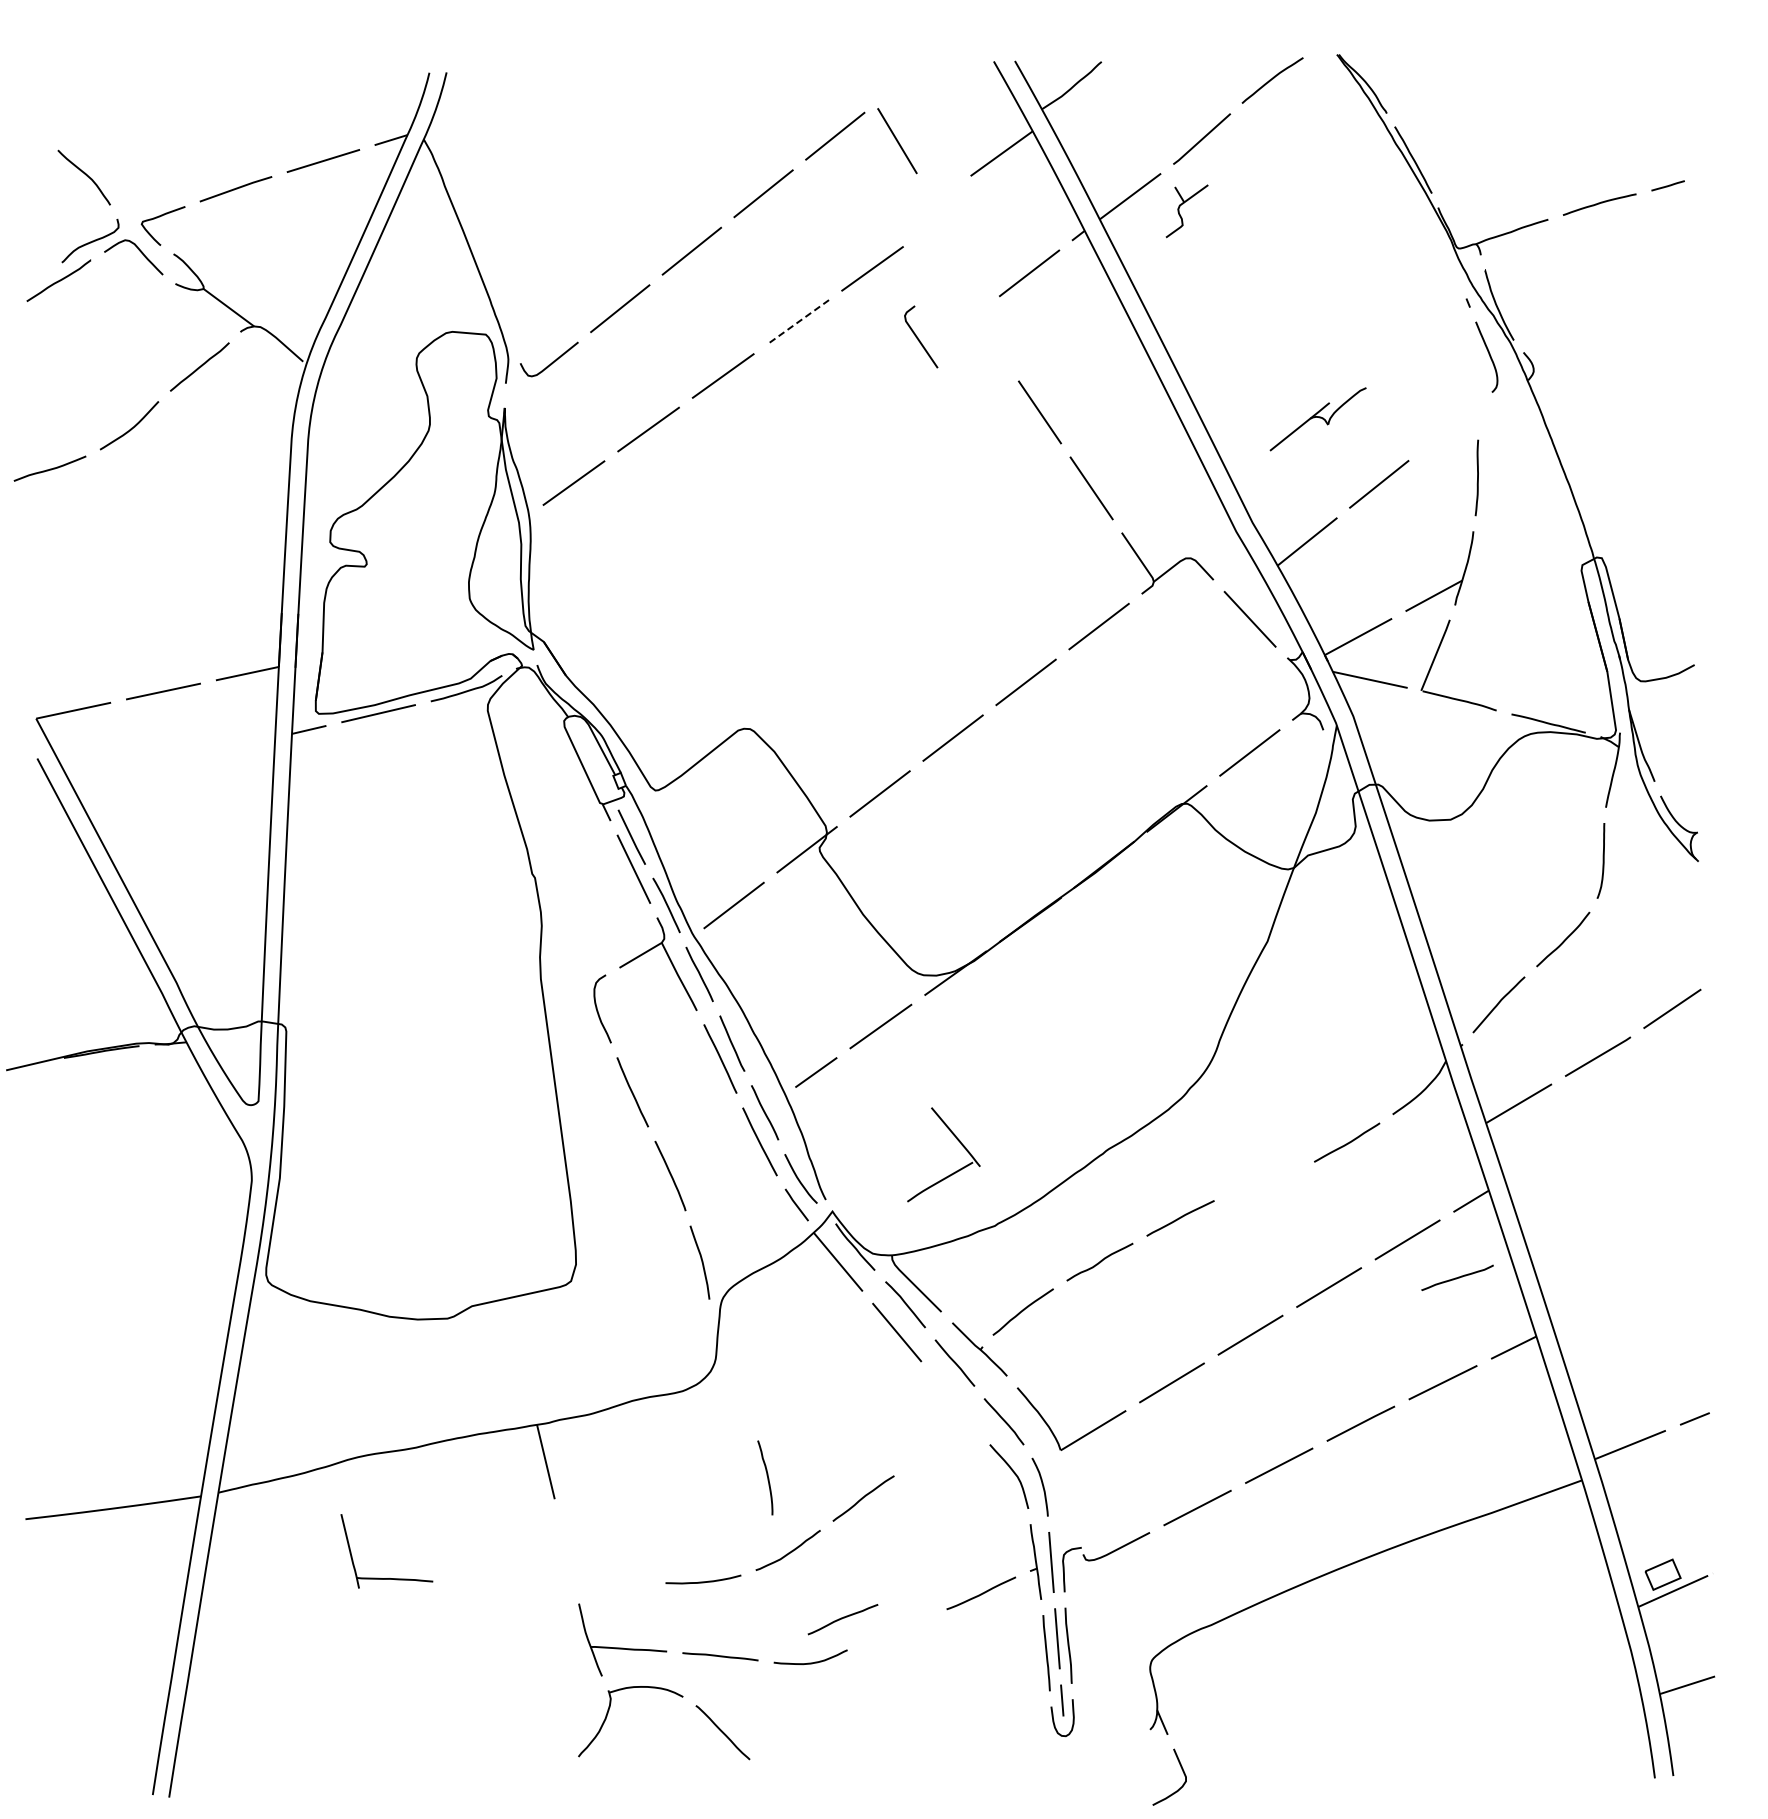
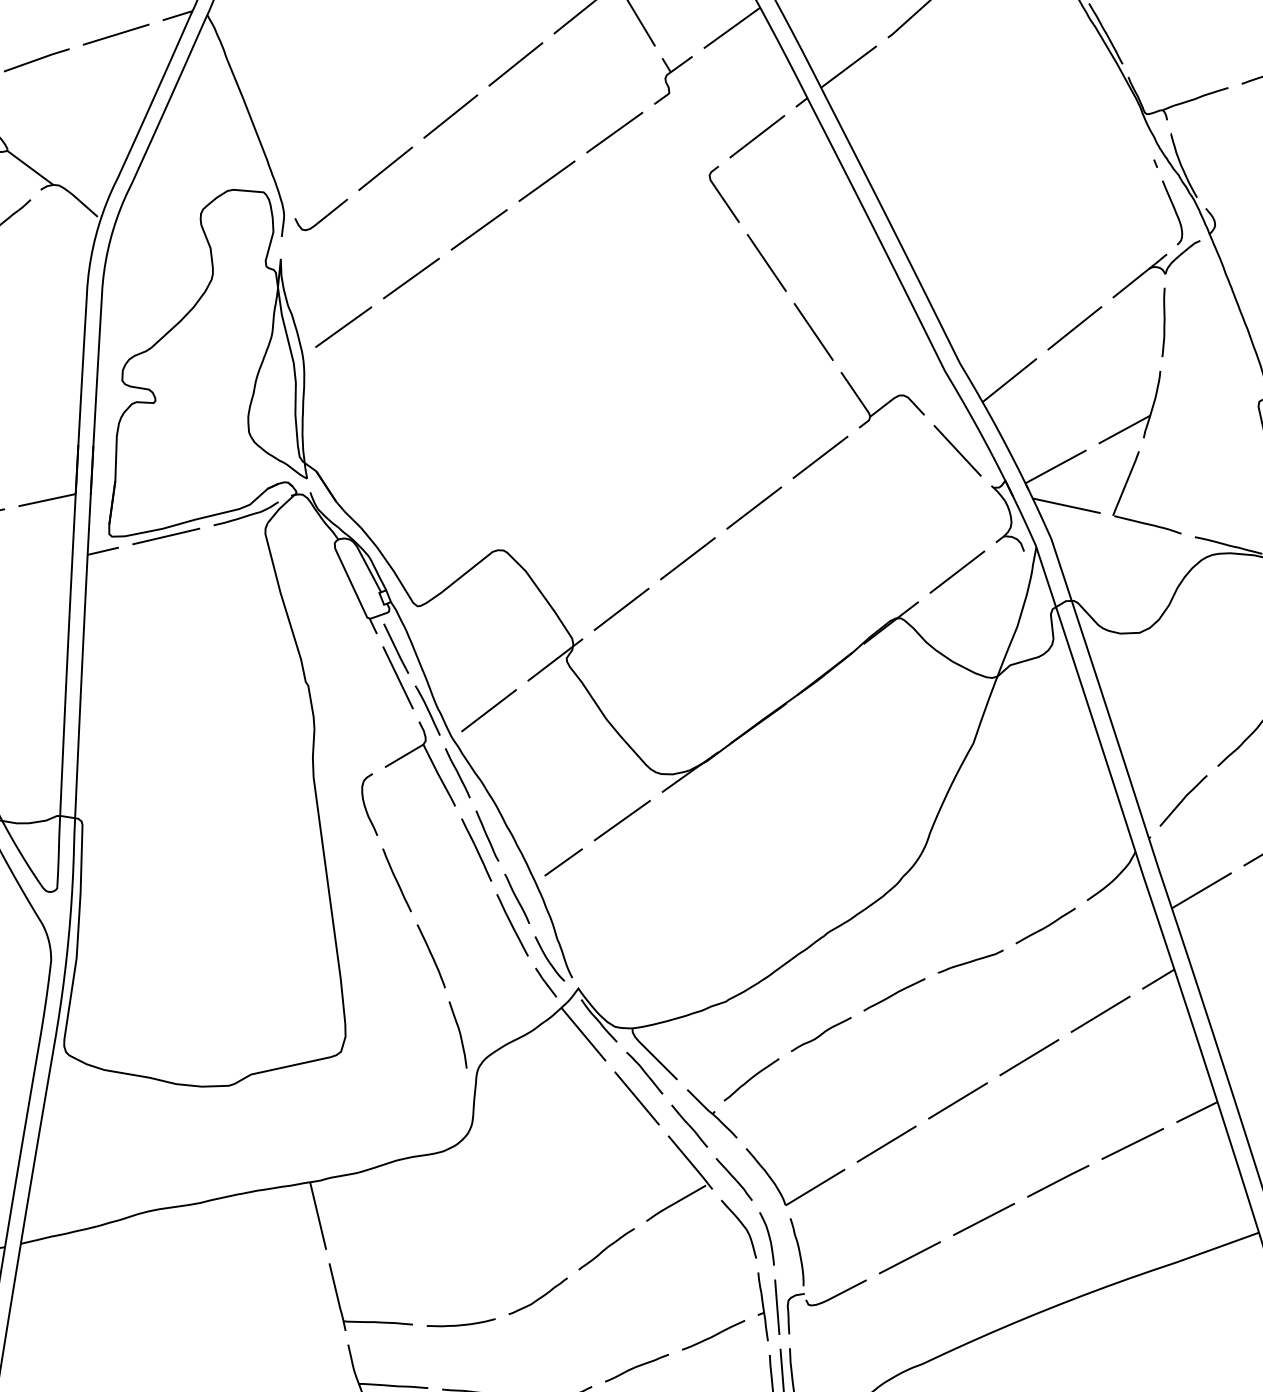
part: (1181, 215) -> (668, 84), moved
line: (797, 322) -> (546, 181), dashed -> solid
curve: (918, 337) -> (721, 194), moved
part: (1317, 419) -> (1155, 269), moved
part: (957, 1140) -> (691, 1165), moved
curve: (1457, 1277) -> (970, 961), moved
curve: (767, 1477) -> (799, 1251), moved
part: (379, 1577) -> (364, 1320), moved
curve: (842, 1619) -> (636, 1368), moved

